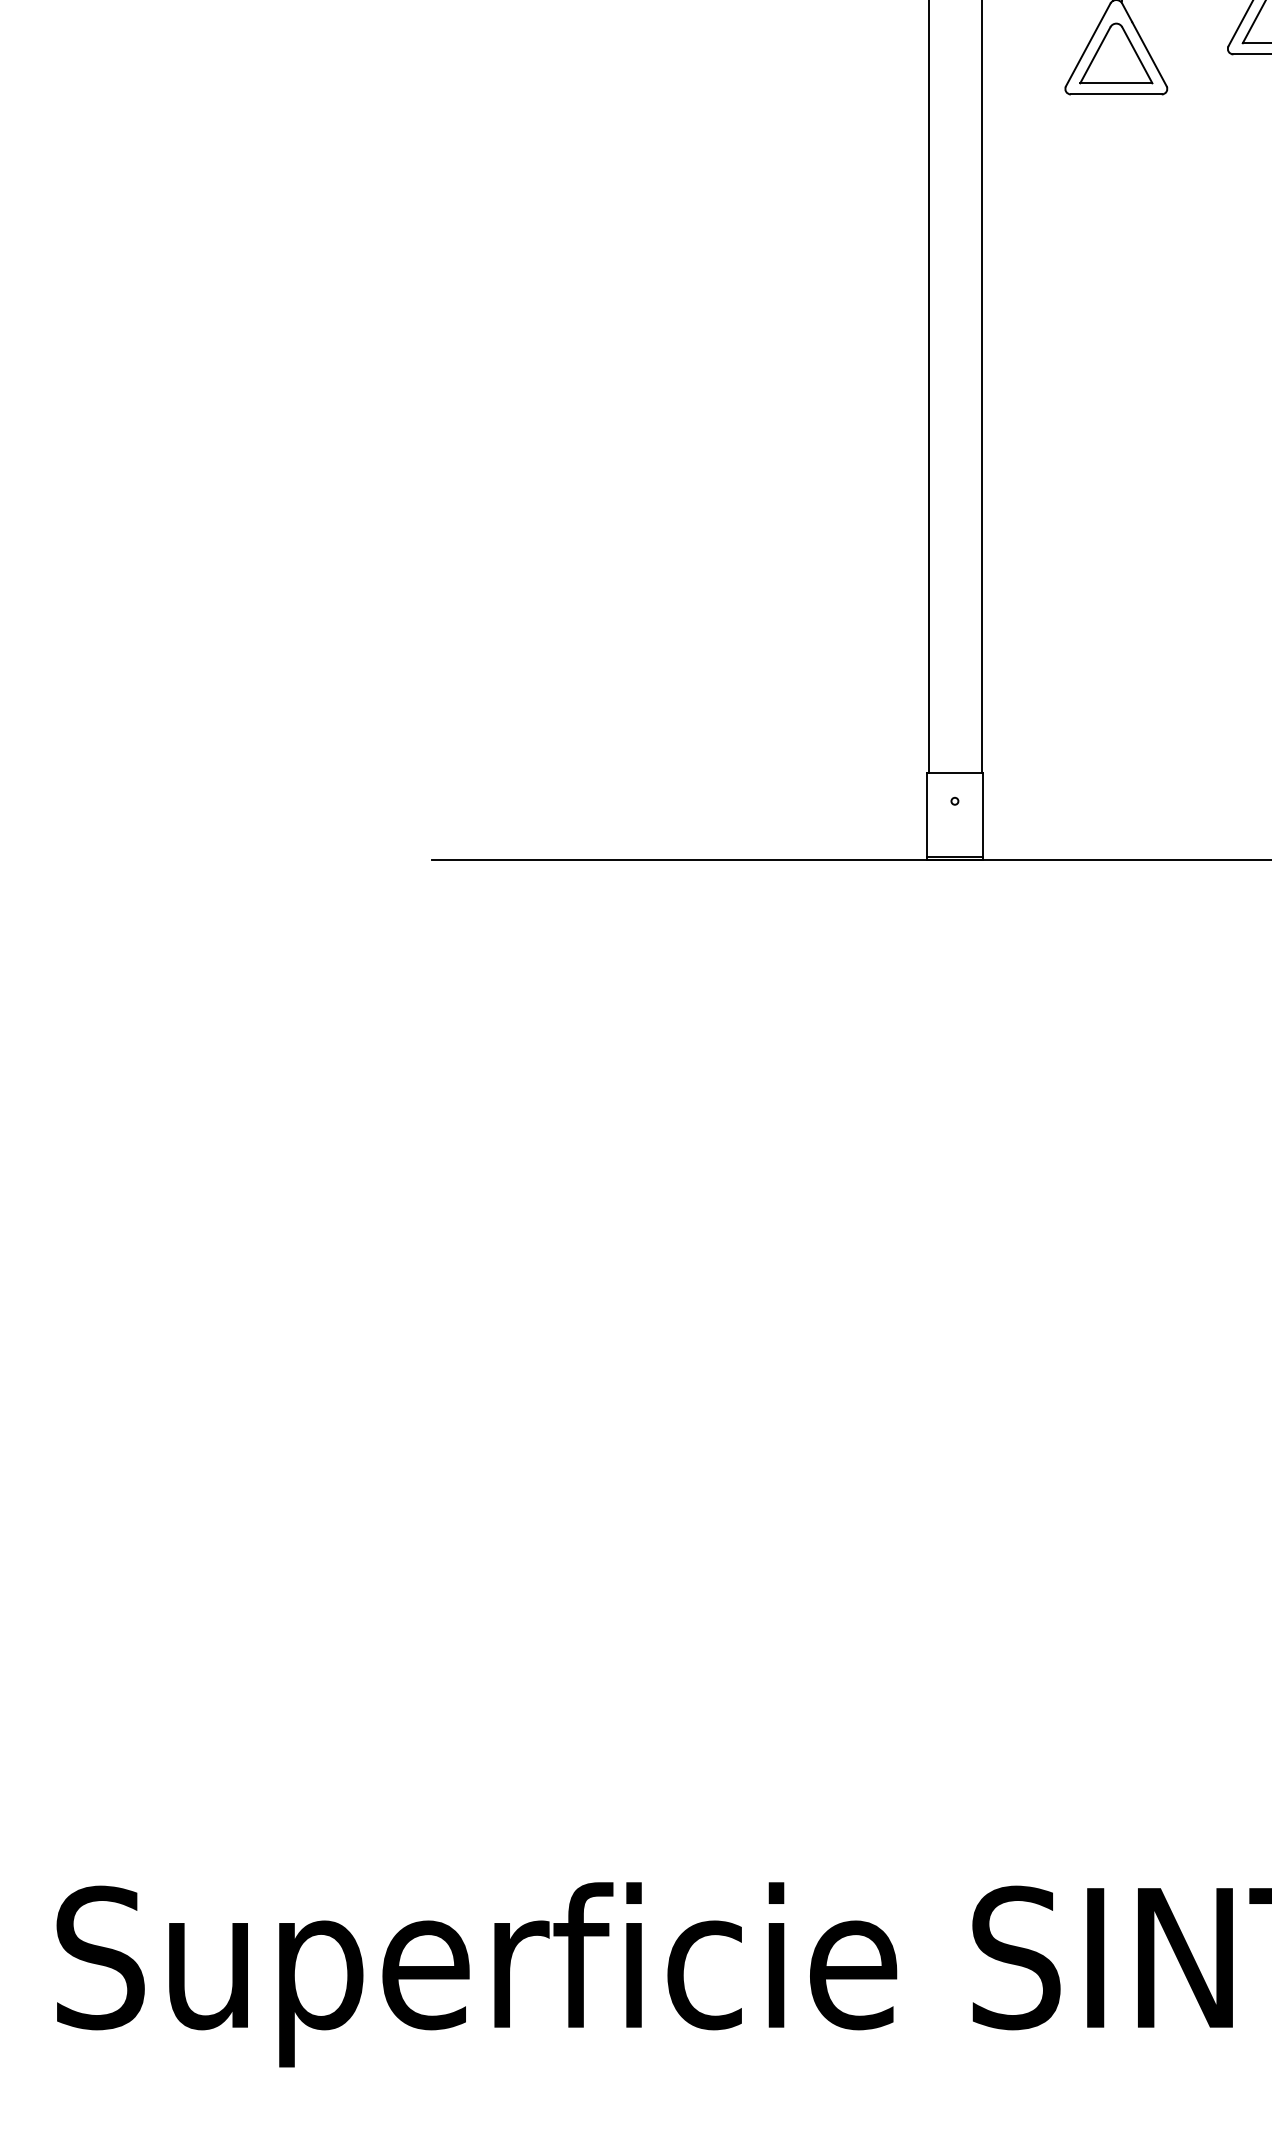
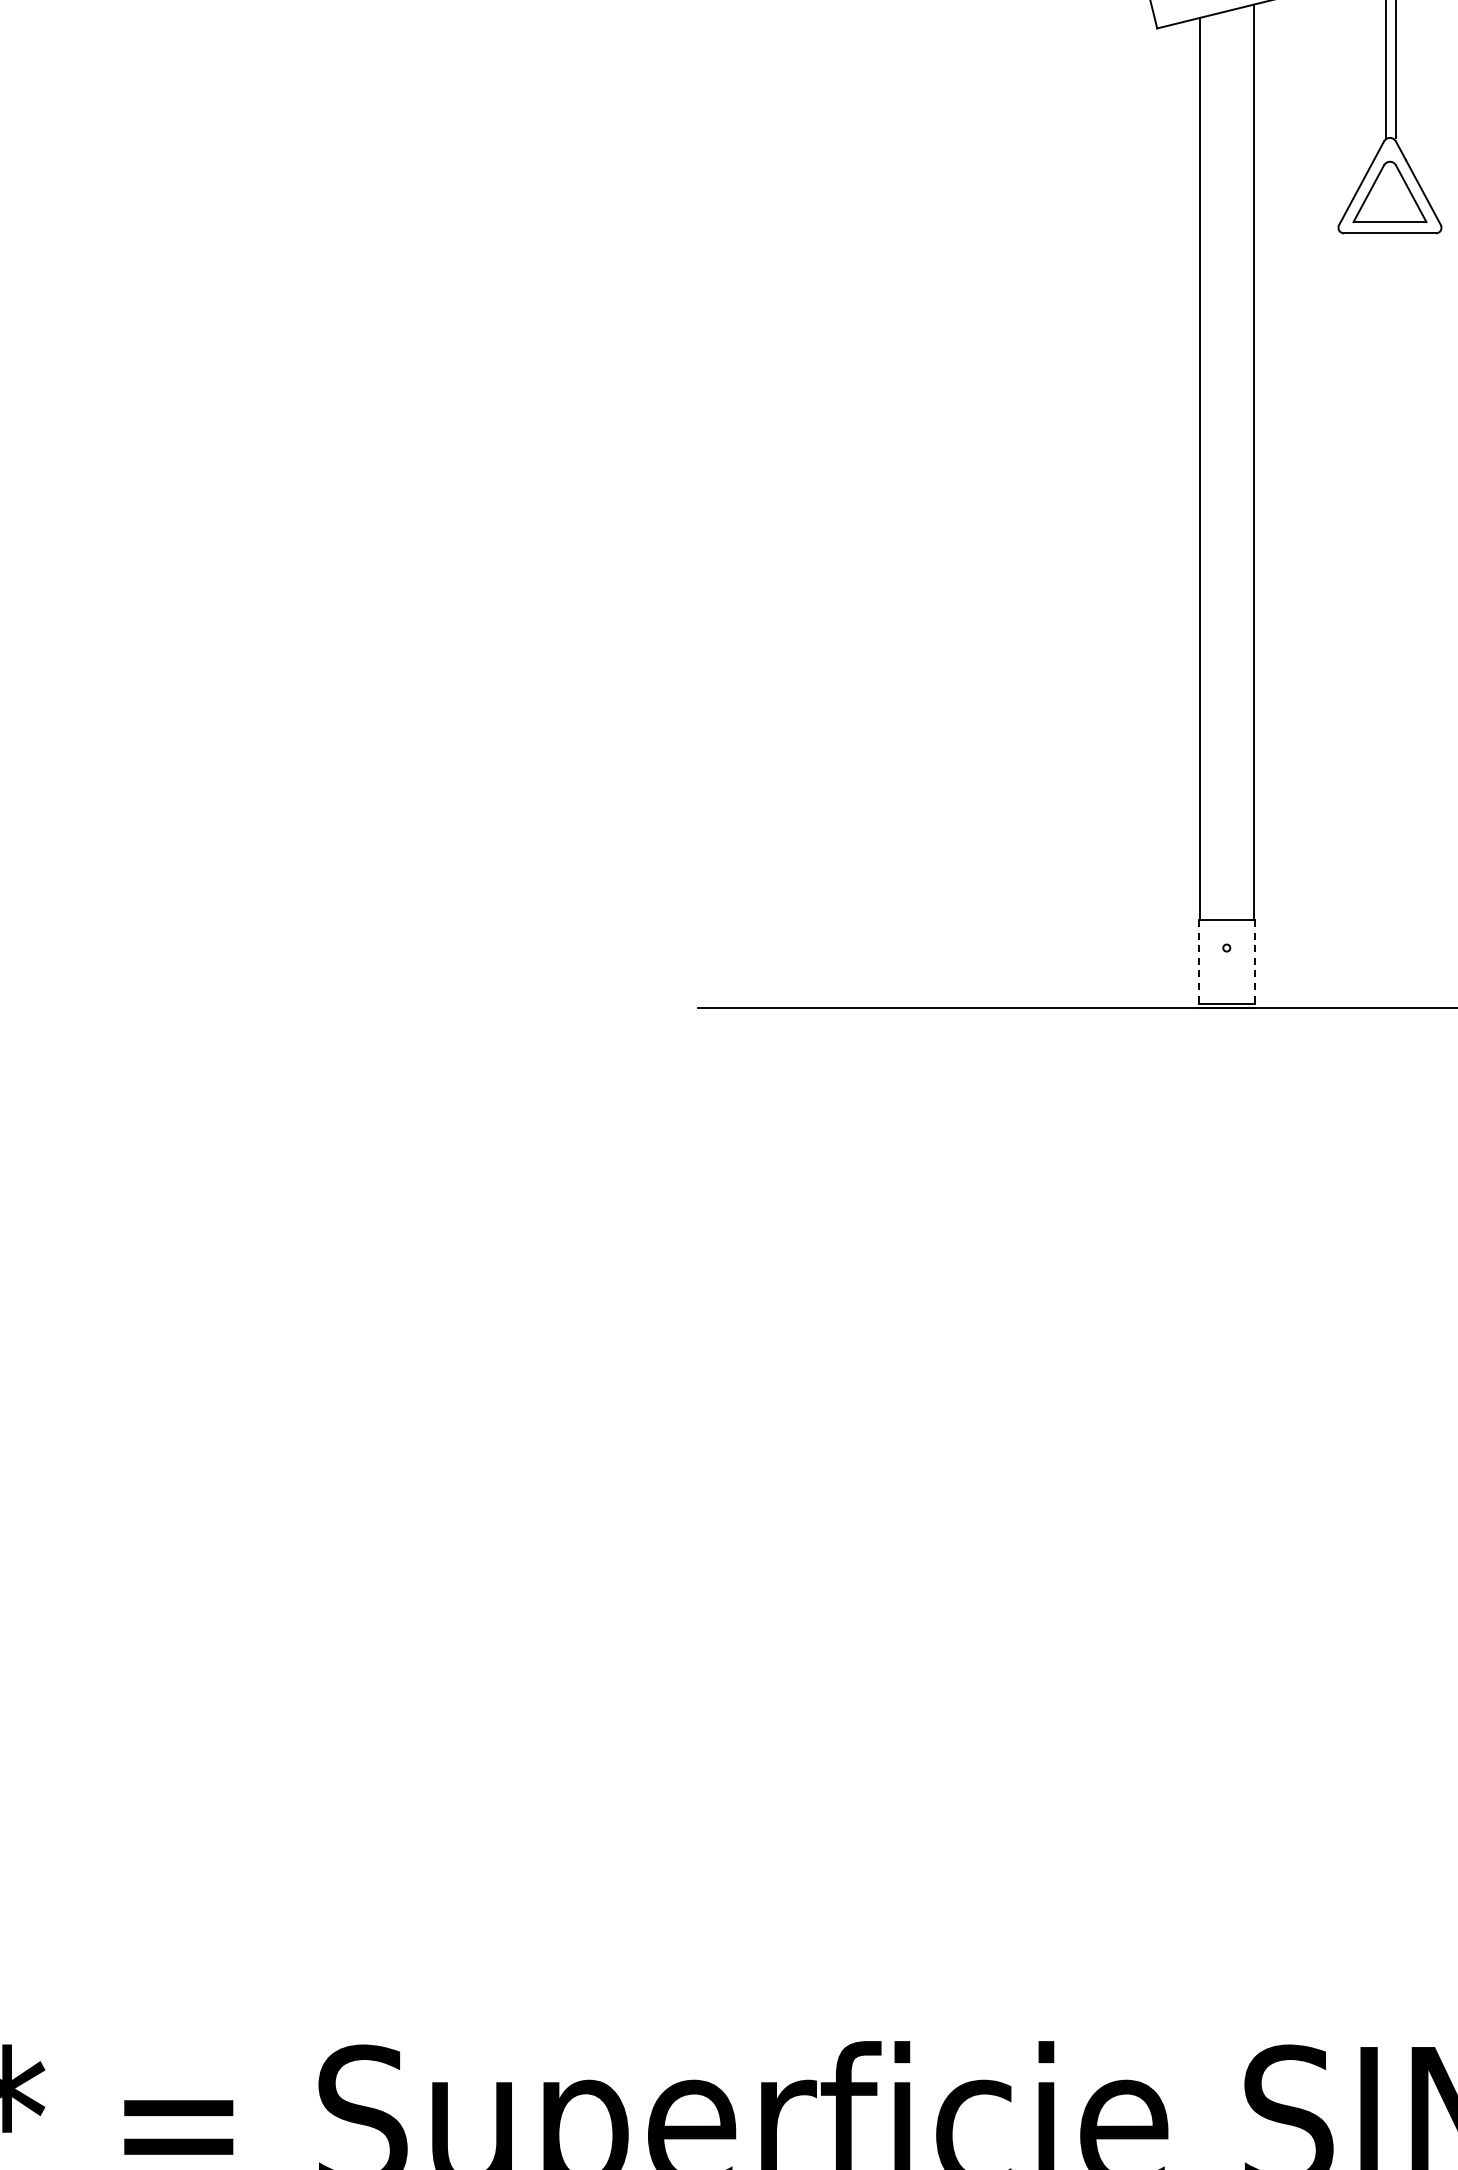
line: (926, 816) -> (1198, 963), solid -> dashed
line: (983, 816) -> (1255, 963), solid -> dashed

